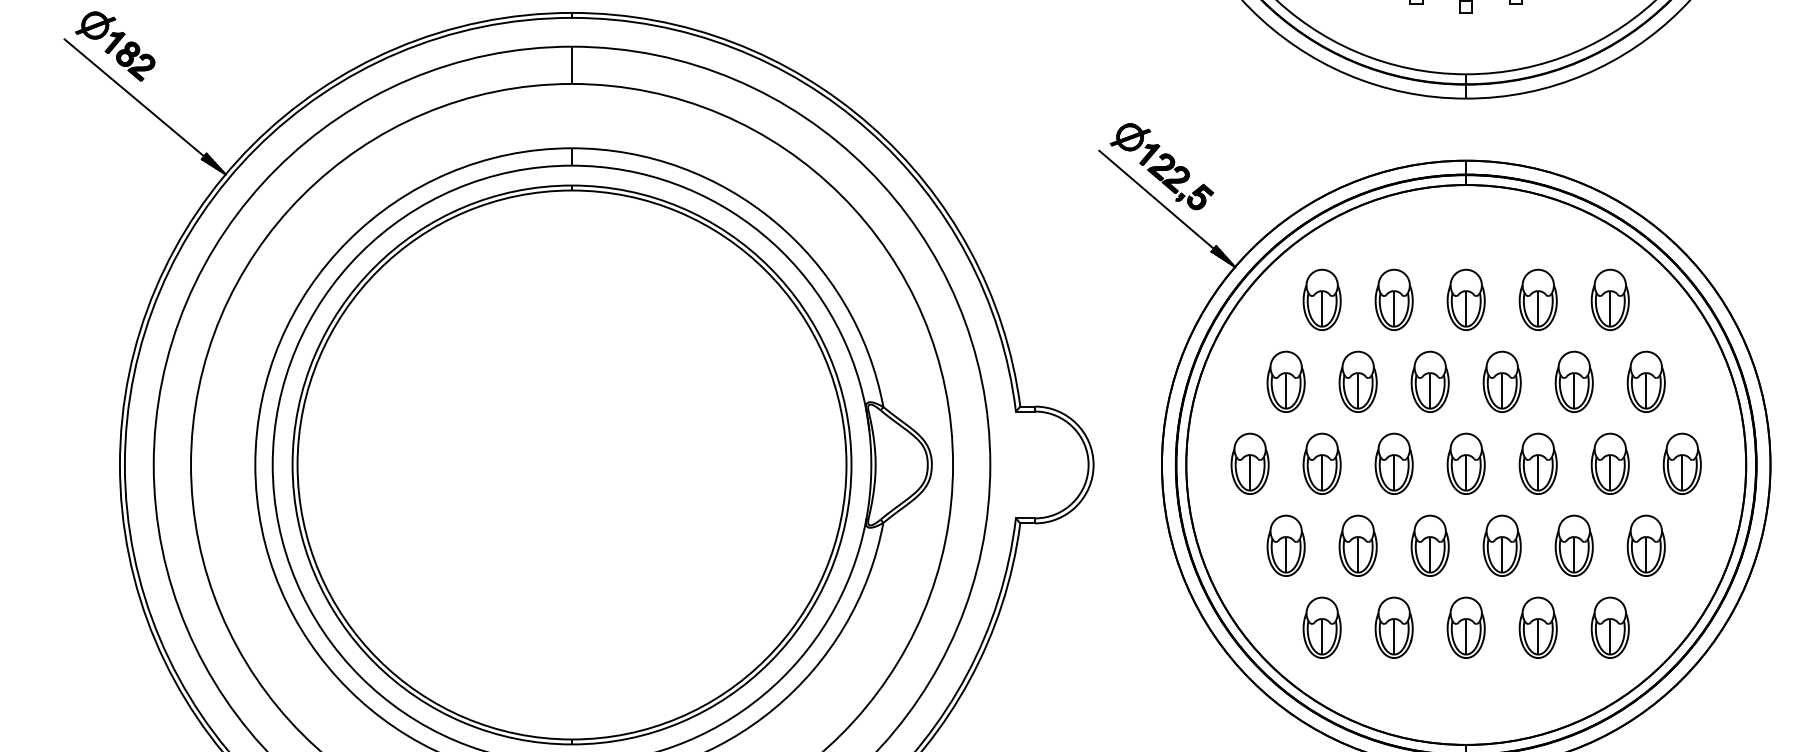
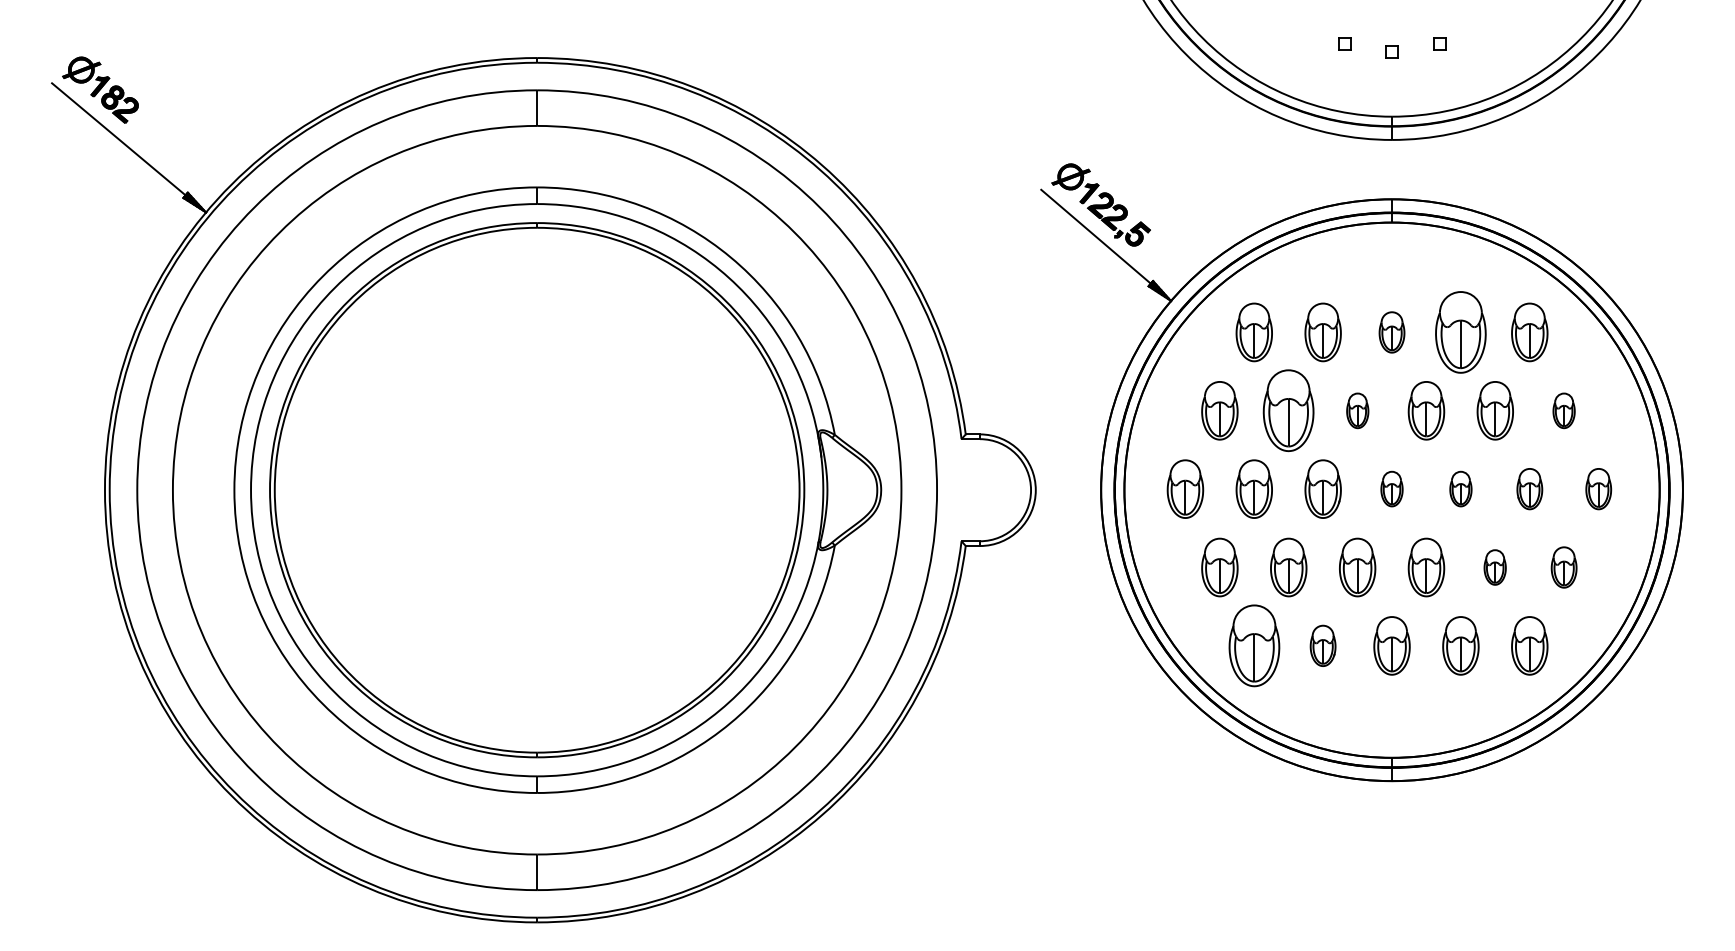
part: (1465, 300) -> (1391, 332), size x0.7
part: (1537, 300) -> (1460, 332), size x1.4
part: (1357, 381) -> (1288, 410), size x1.4
part: (1430, 381) -> (1357, 410), size x0.6
part: (1645, 381) -> (1563, 410), size x0.6
part: (1465, 463) -> (1391, 488), size x0.6
part: (1537, 463) -> (1460, 488), size x0.6
part: (1610, 463) -> (1529, 488), size x0.7
part: (1682, 463) -> (1598, 488), size x0.7
part: (1573, 545) -> (1494, 567), size x0.6
part: (1645, 545) -> (1563, 567), size x0.7
part: (1321, 627) -> (1253, 645), size x1.4
part: (1393, 627) -> (1322, 645), size x0.7

